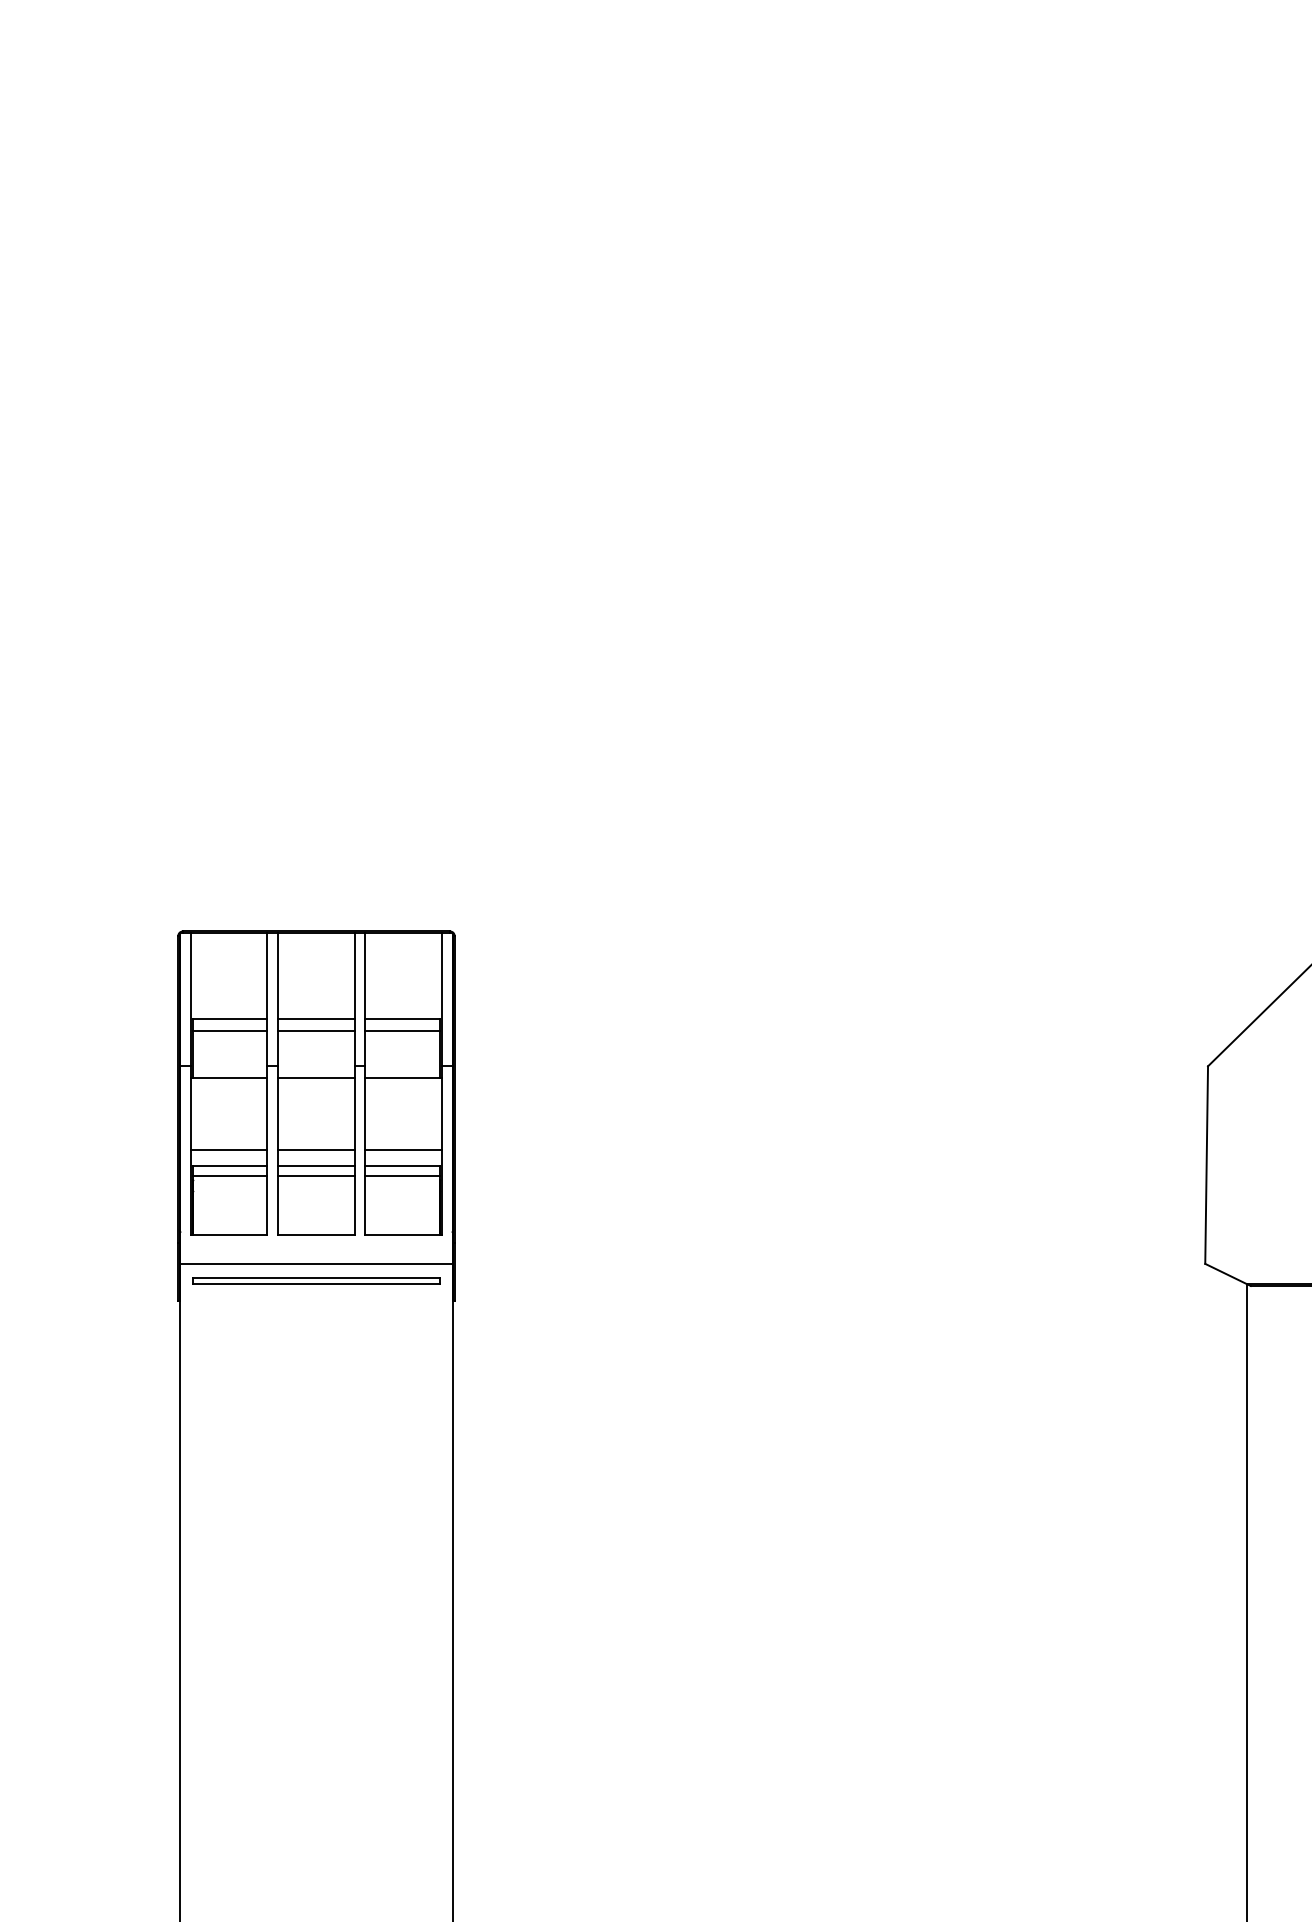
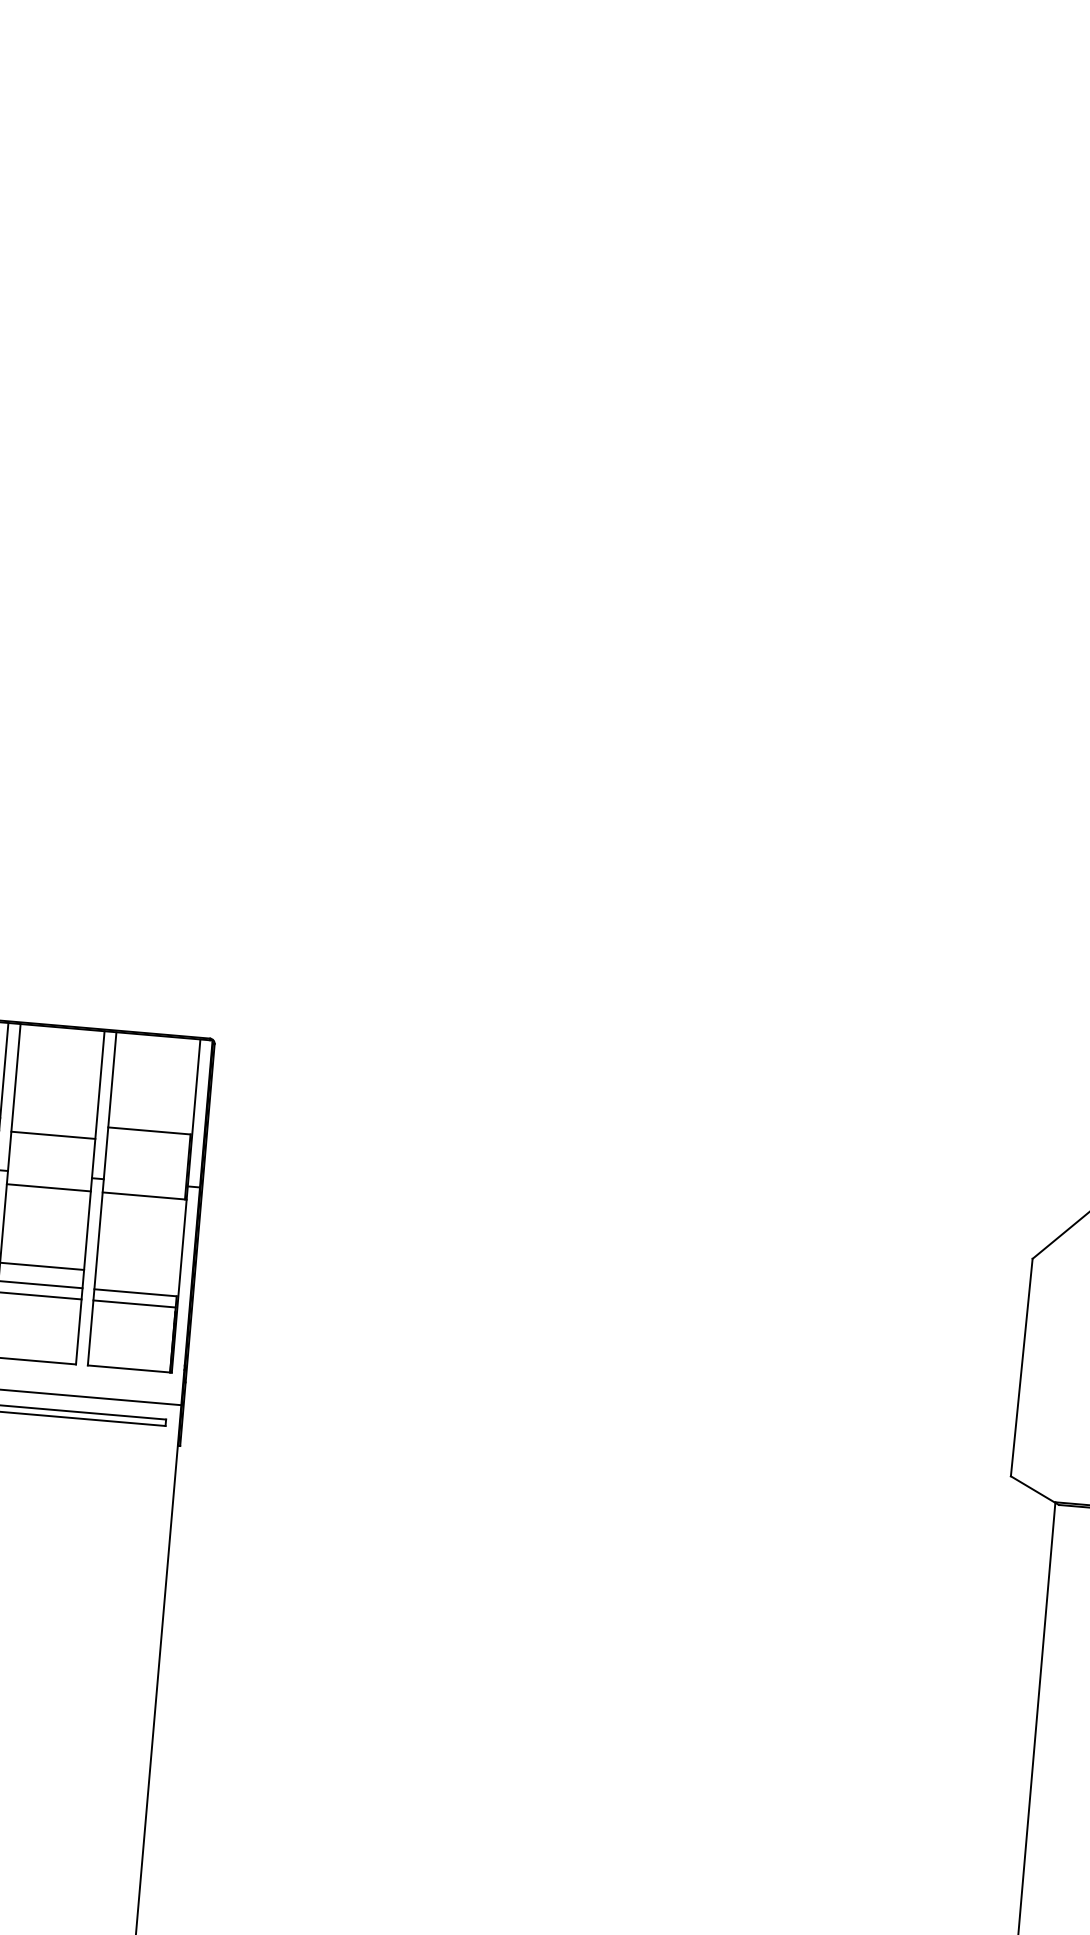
line: (316, 1019) -> (54, 1122), removed
line: (402, 1030) -> (148, 1143), removed
line: (403, 1149) -> (138, 1274), removed

